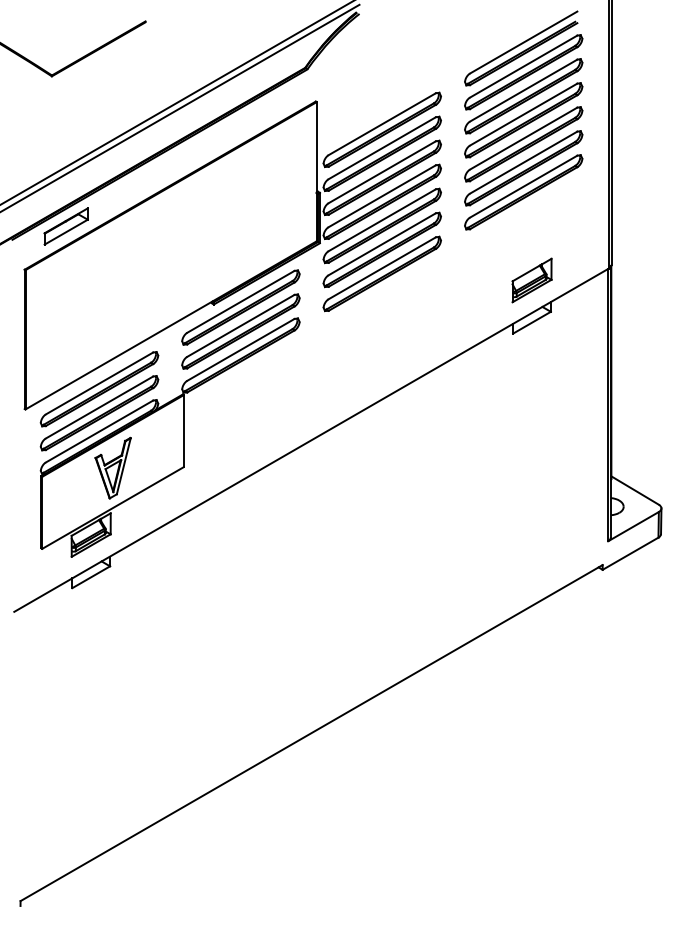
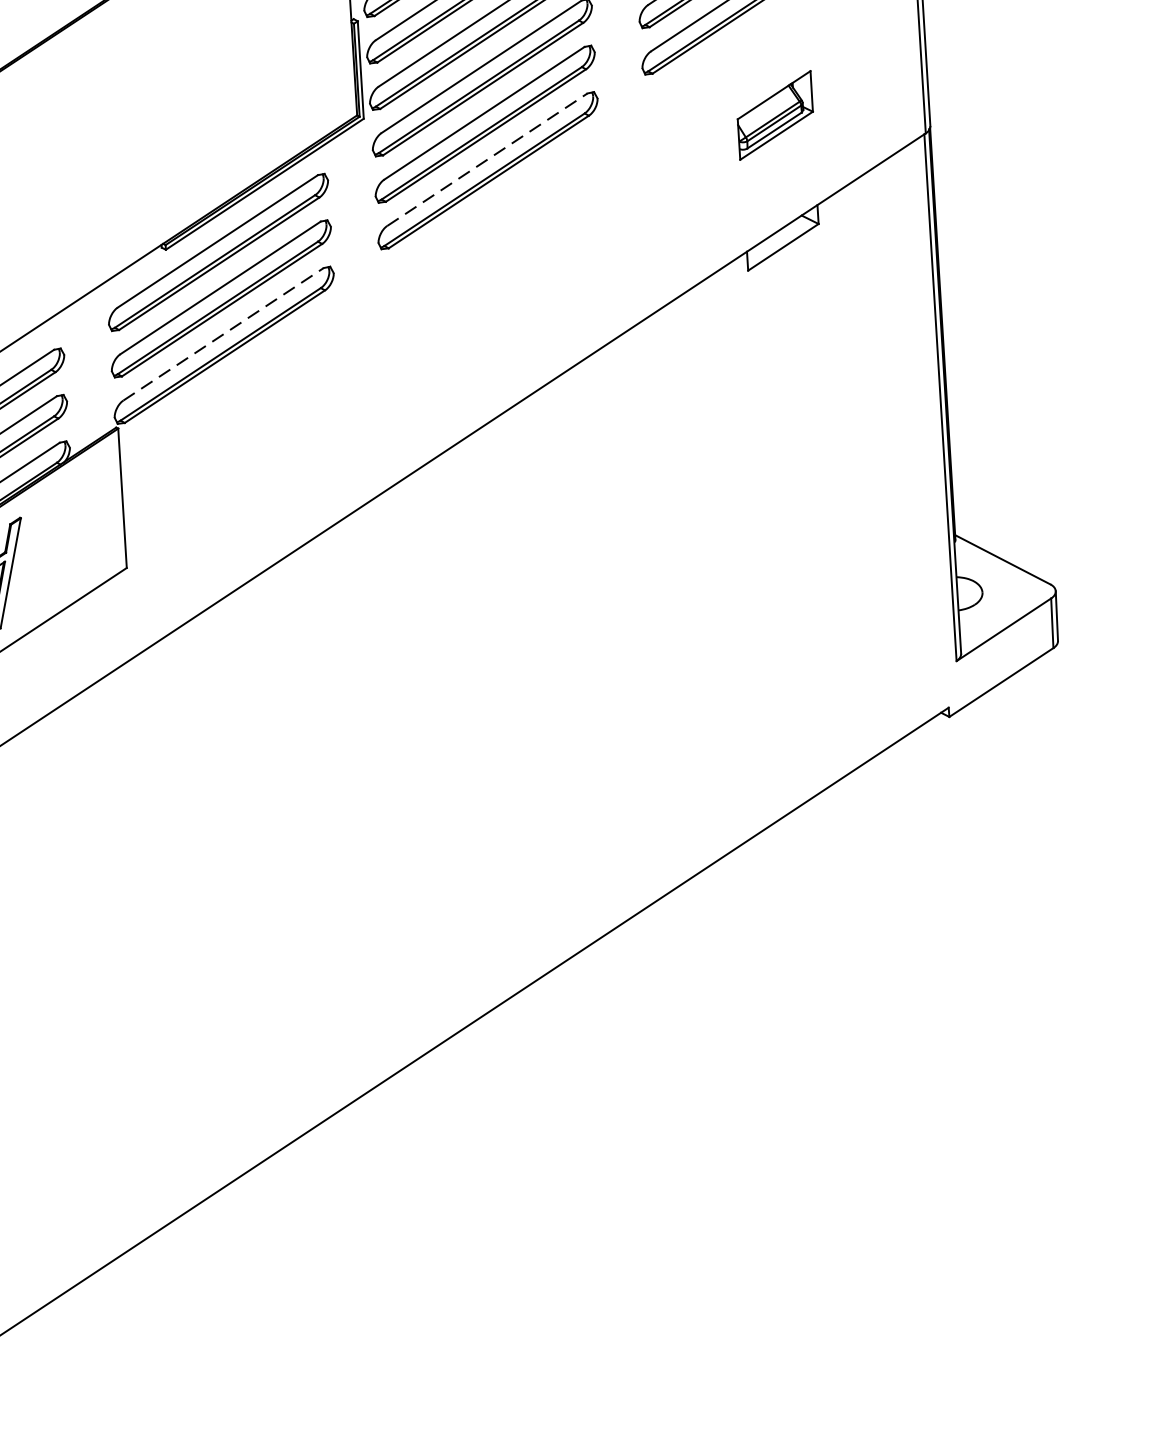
line: (382, 268) -> (487, 160), solid -> dashed
part: (531, 280) -> (774, 115), moved
line: (240, 349) -> (222, 333), solid -> dashed

